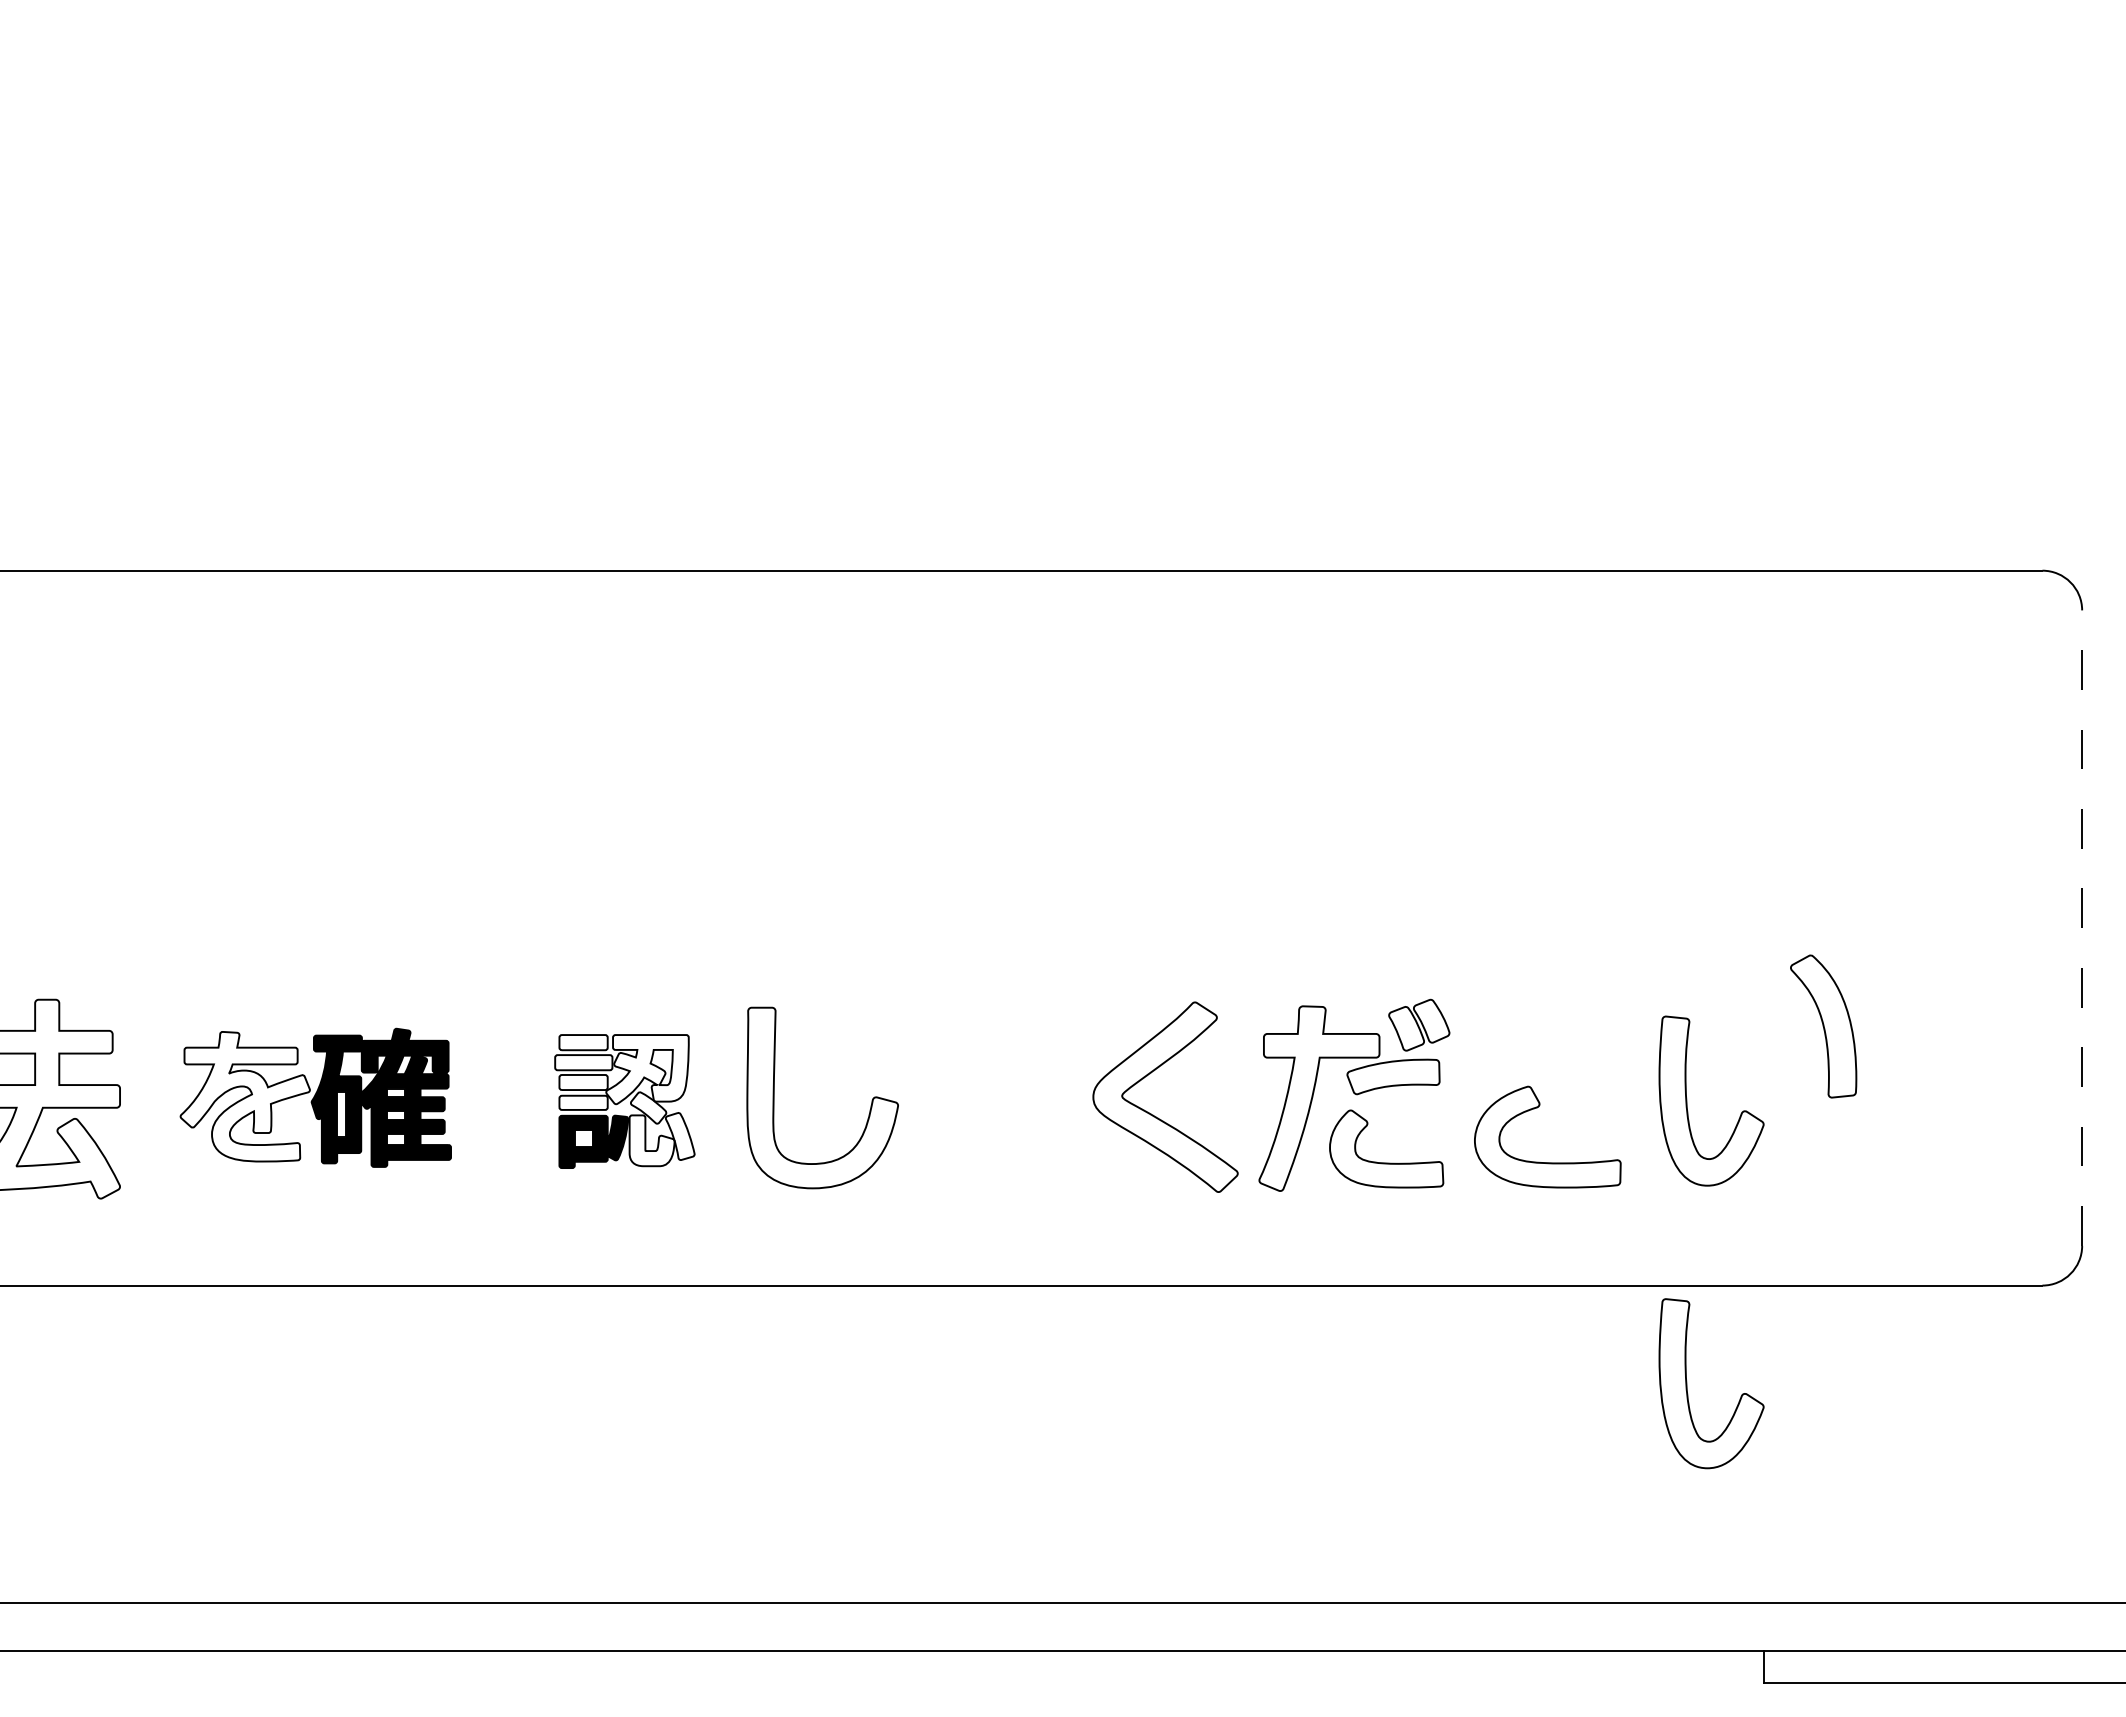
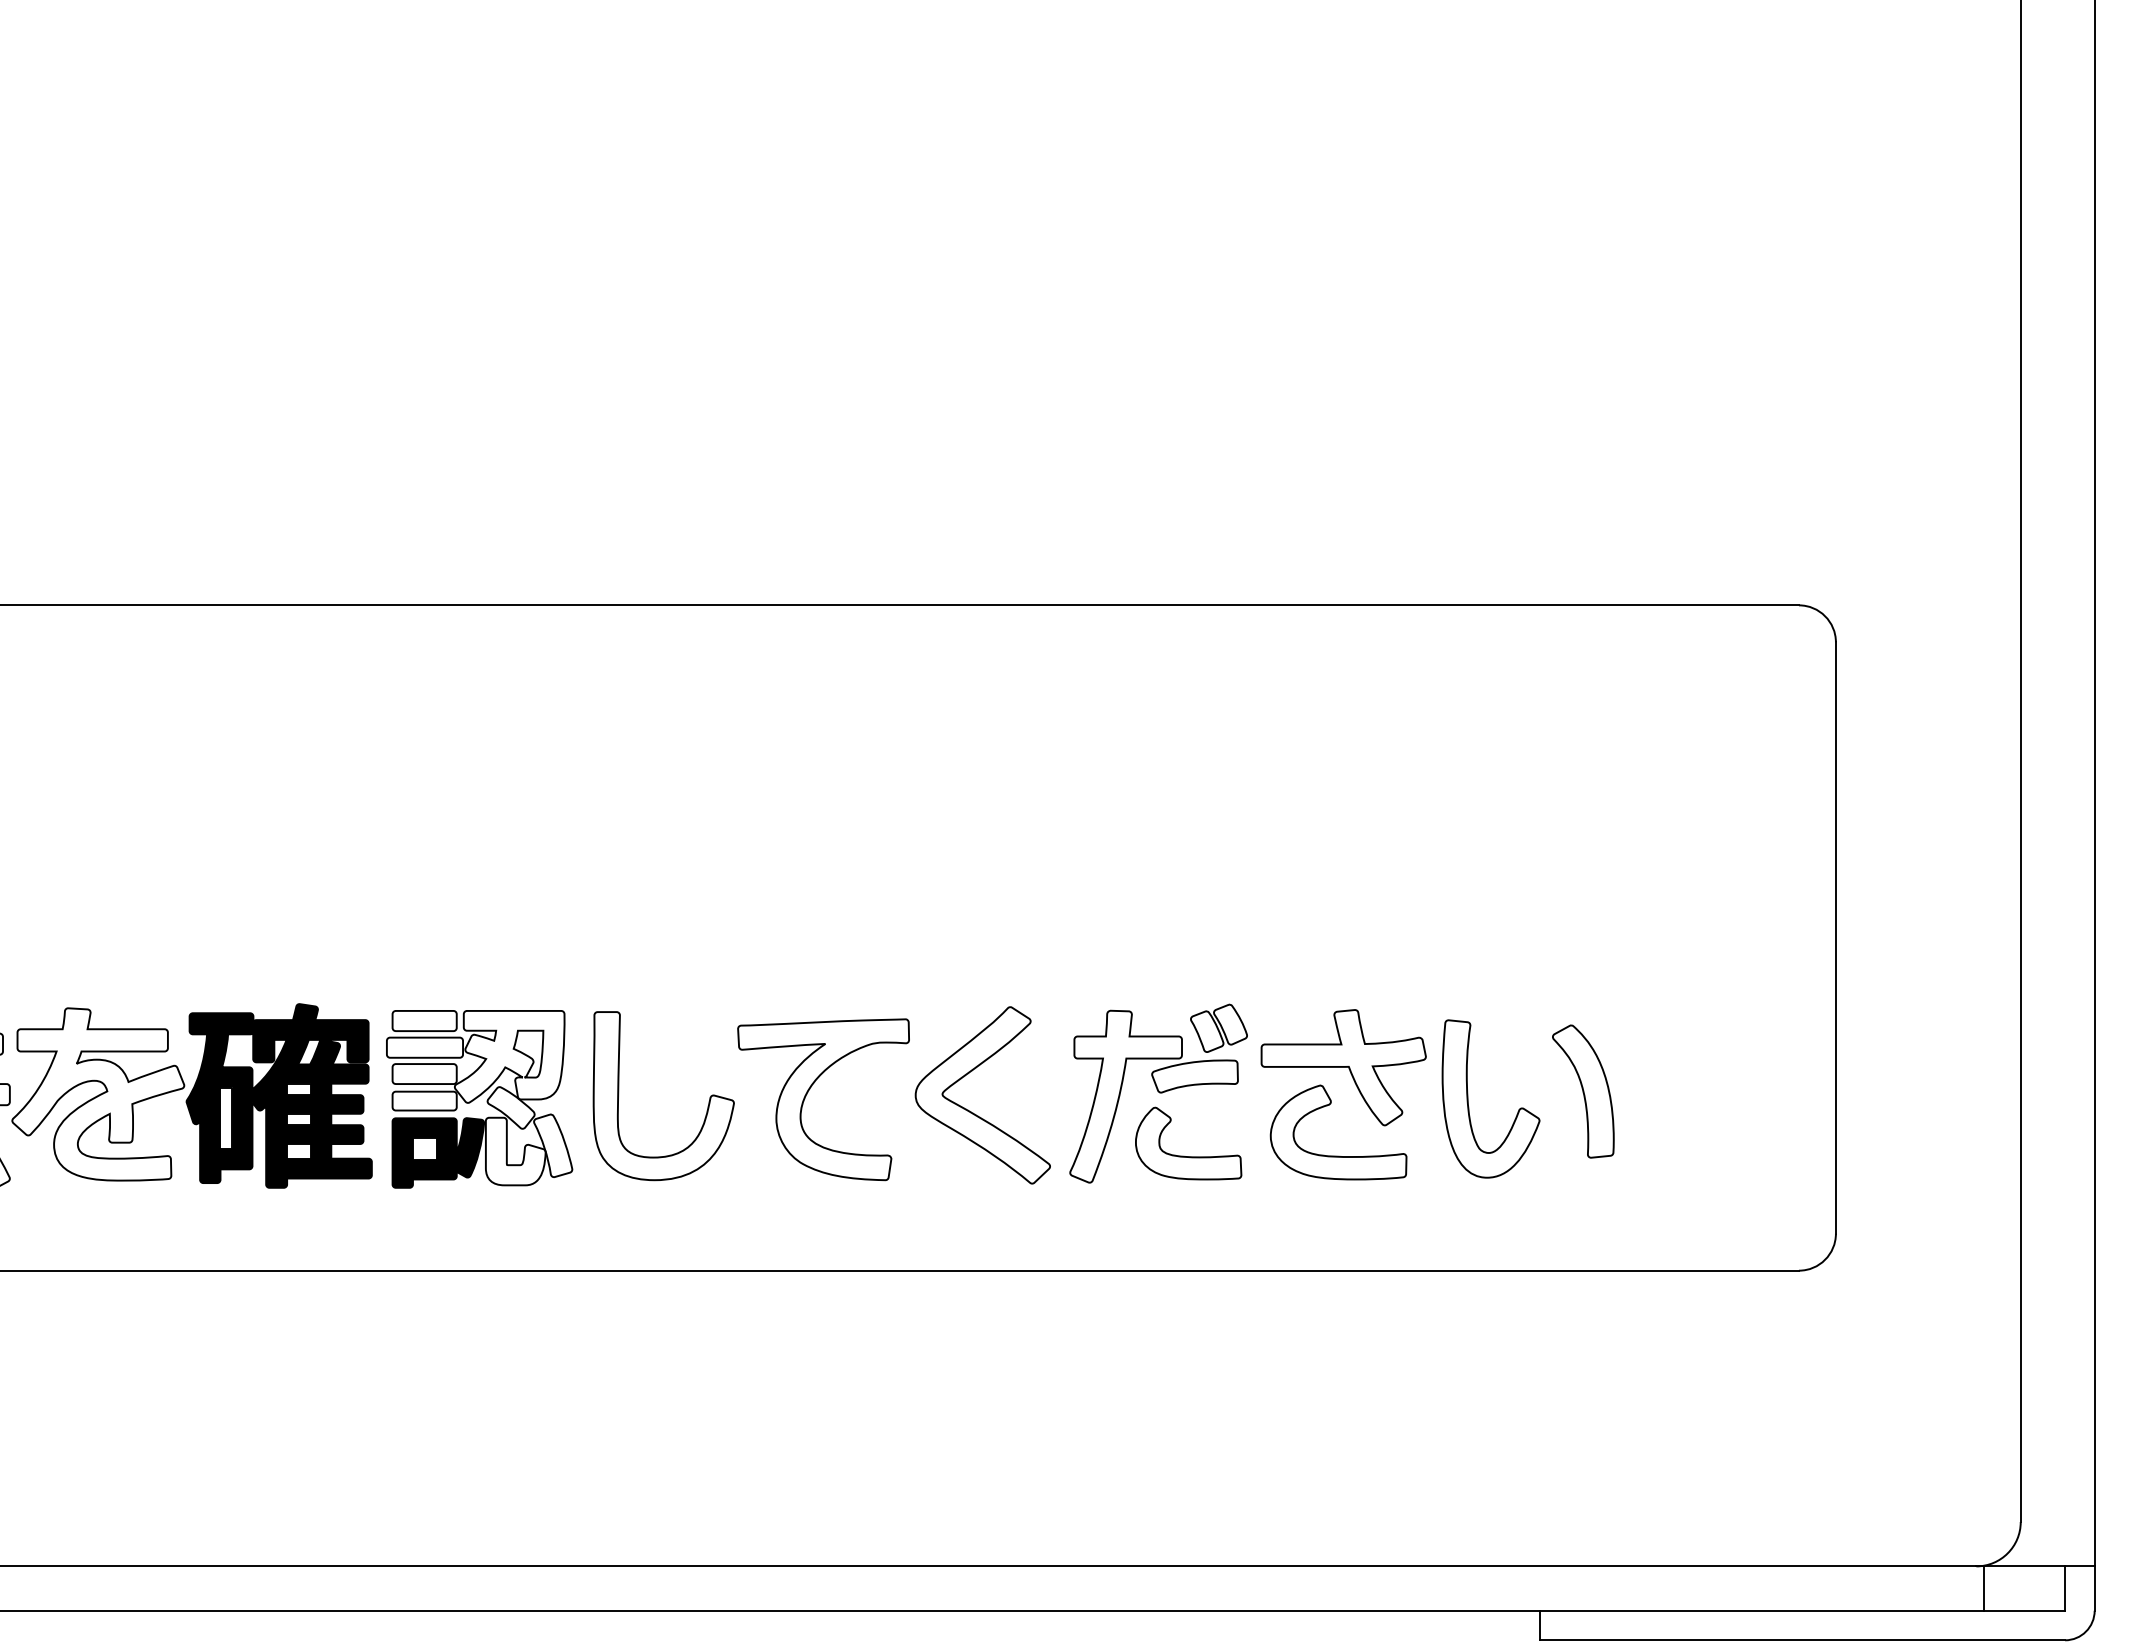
line: (2081, 928) -> (1835, 938), dashed -> solid
part: (1823, 1026) -> (1583, 1091), moved
part: (1553, 1067) -> (1343, 1067), added
part: (980, 1090) -> (810, 1089), added
part: (315, 1097) -> (191, 1095), size x1.43
part: (624, 1101) -> (479, 1099), size x1.43
part: (1687, 1383) -> (1468, 1361), removed

